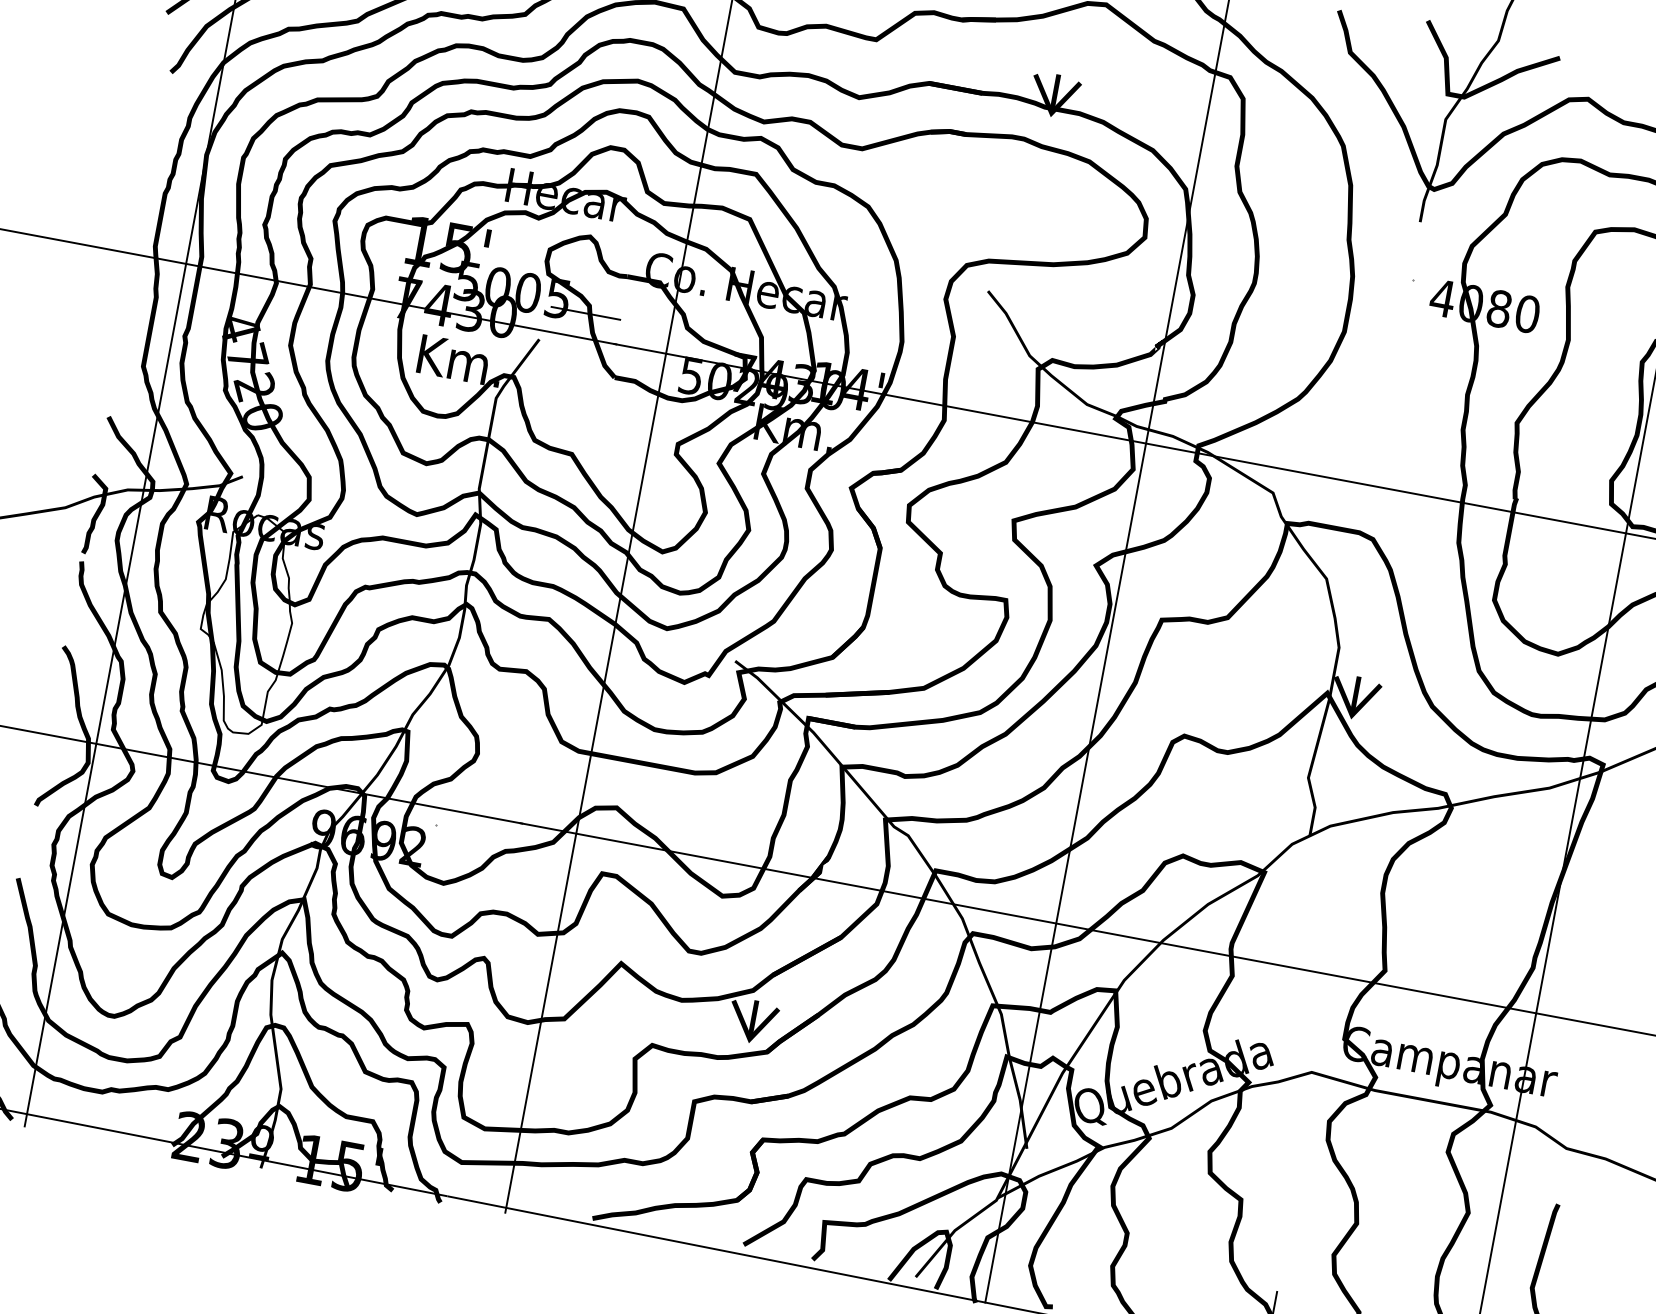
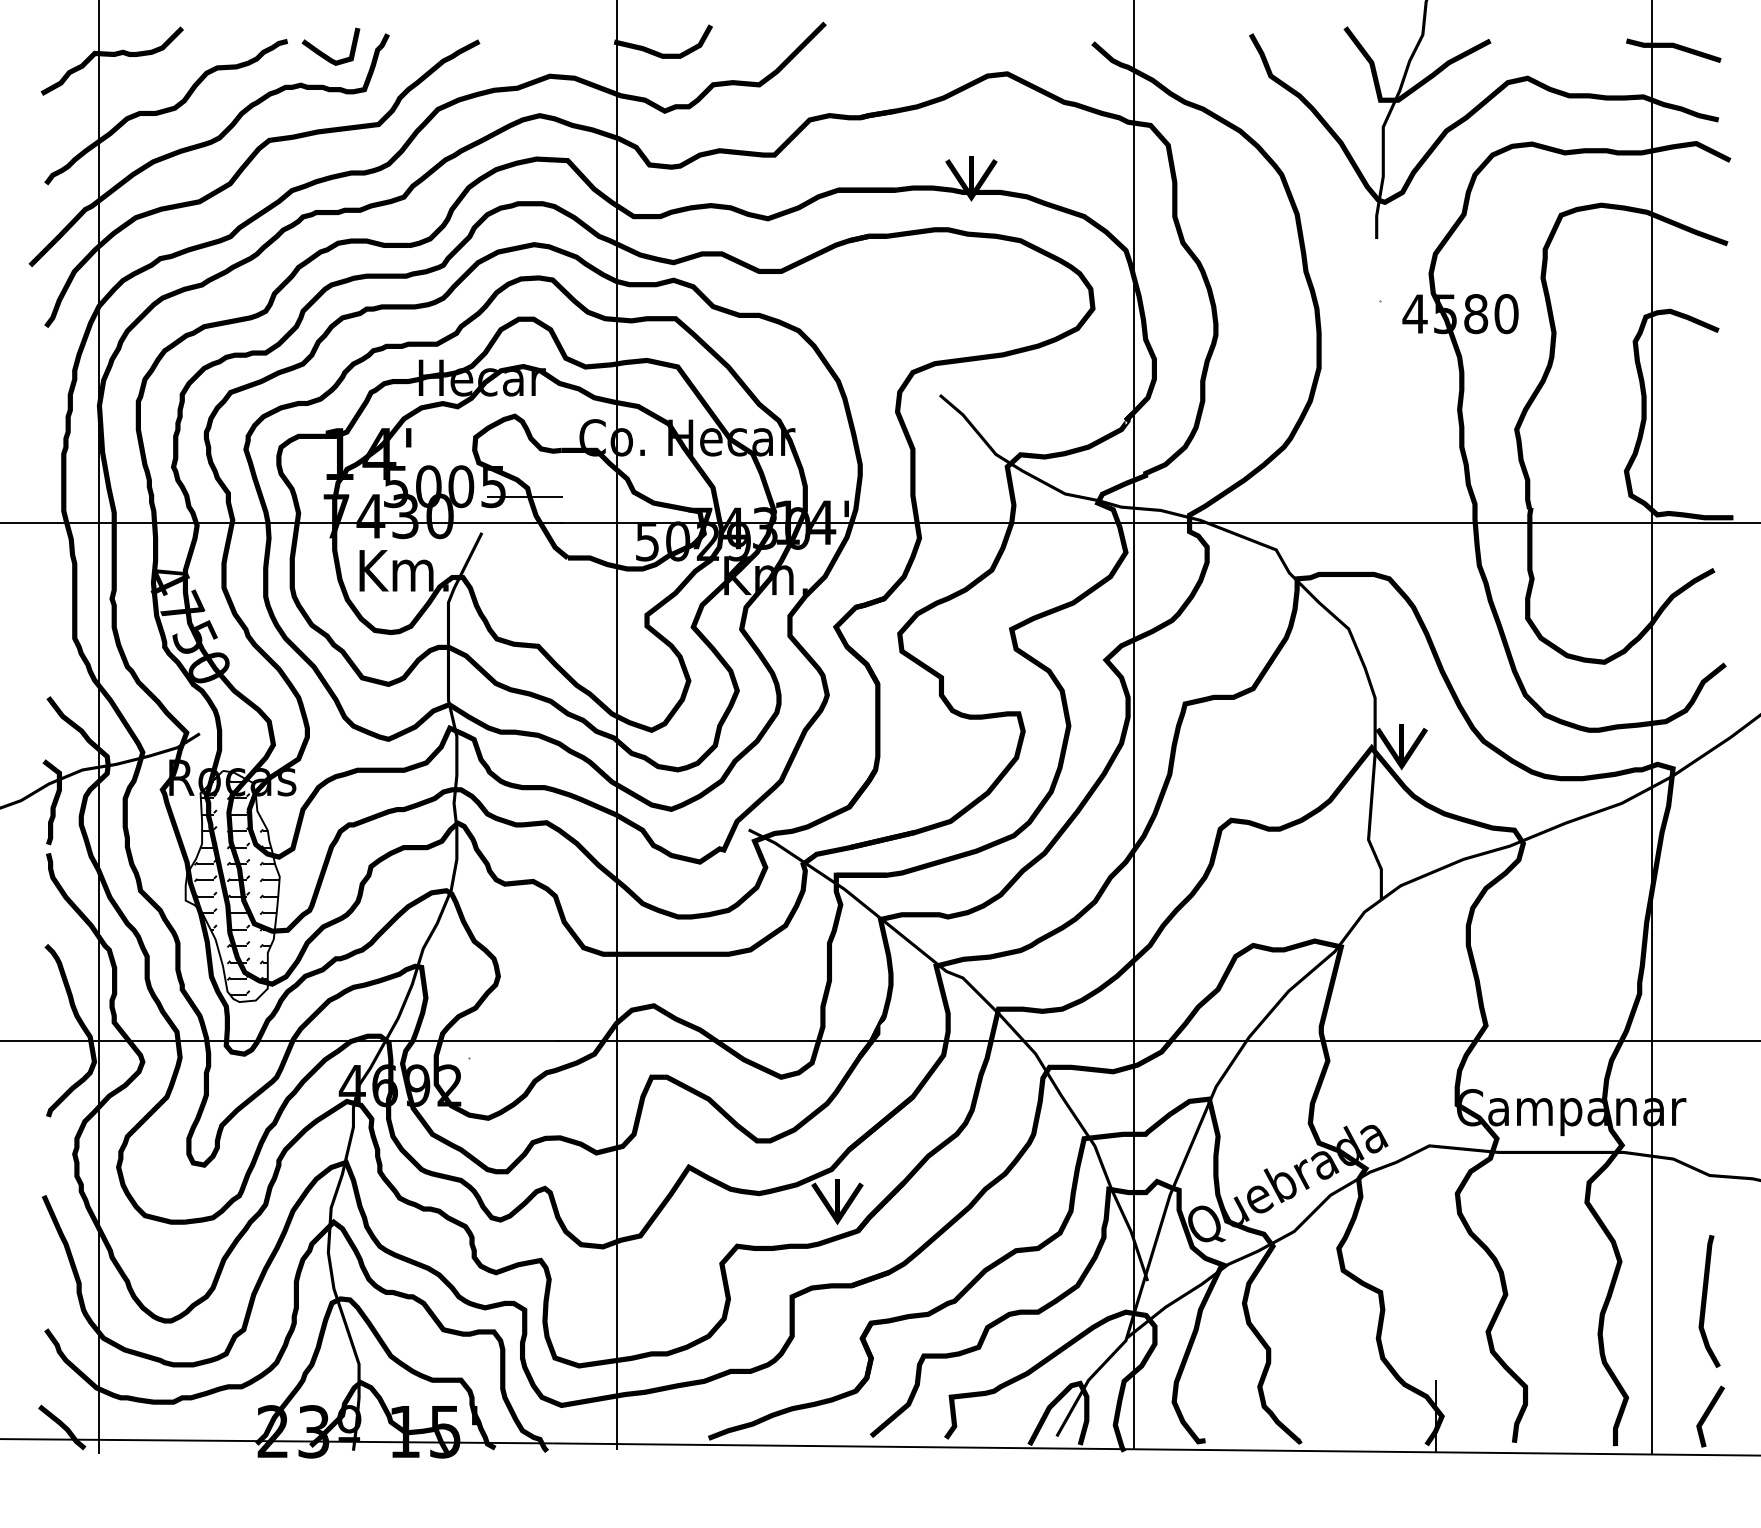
text: (457, 248) -> (379, 454), 15' -> 14'
text: (1470, 304) -> (1445, 314), 4080 -> 4580
text: (254, 386) -> (194, 637), 4720 -> 4750
hatch: (250, 624) -> (236, 886), added
text: (322, 829) -> (351, 1085), 9692 -> 4692

